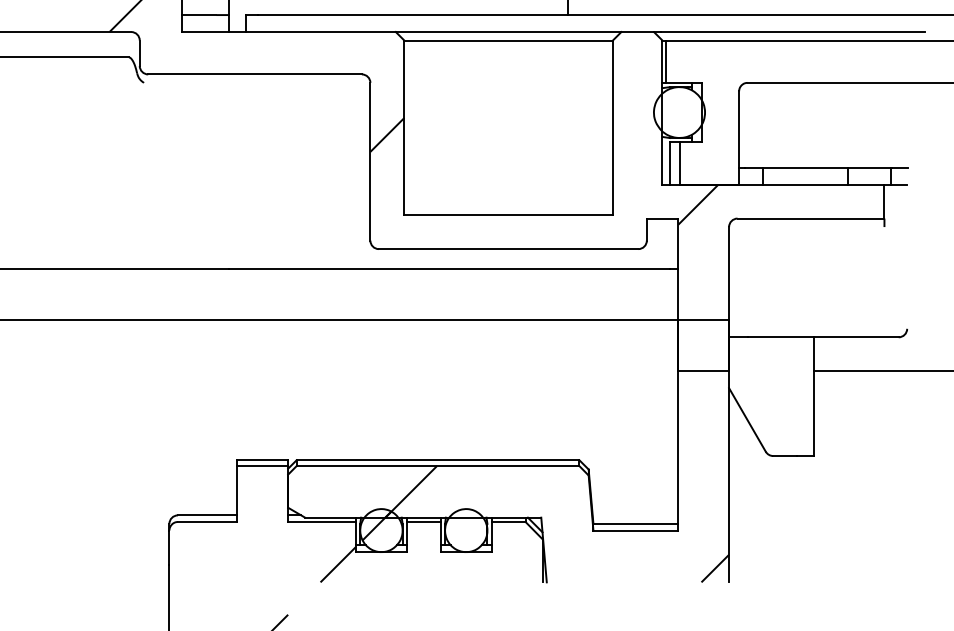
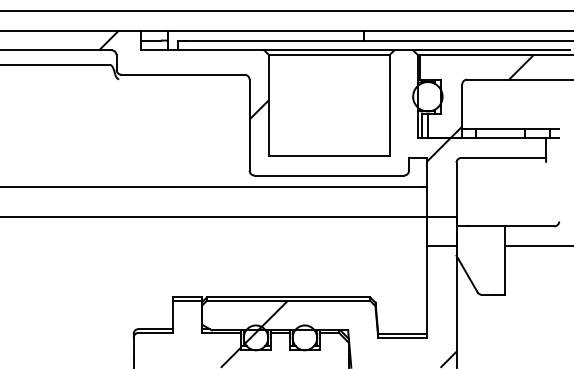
hatch: (789, 112) -> (491, 96), added

